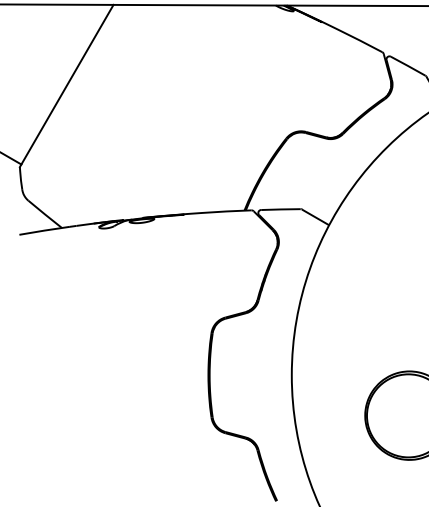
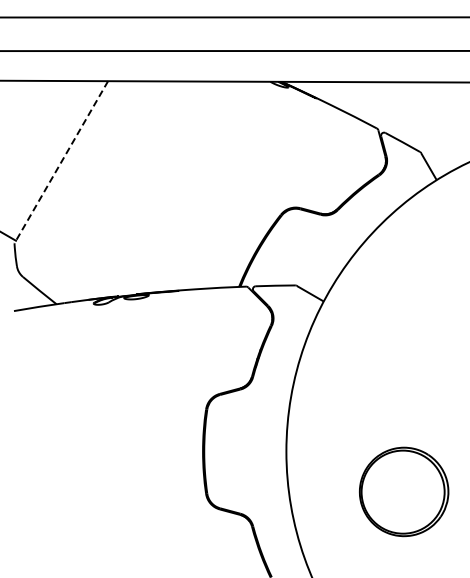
line: (66, 86) -> (61, 162), solid -> dashed

